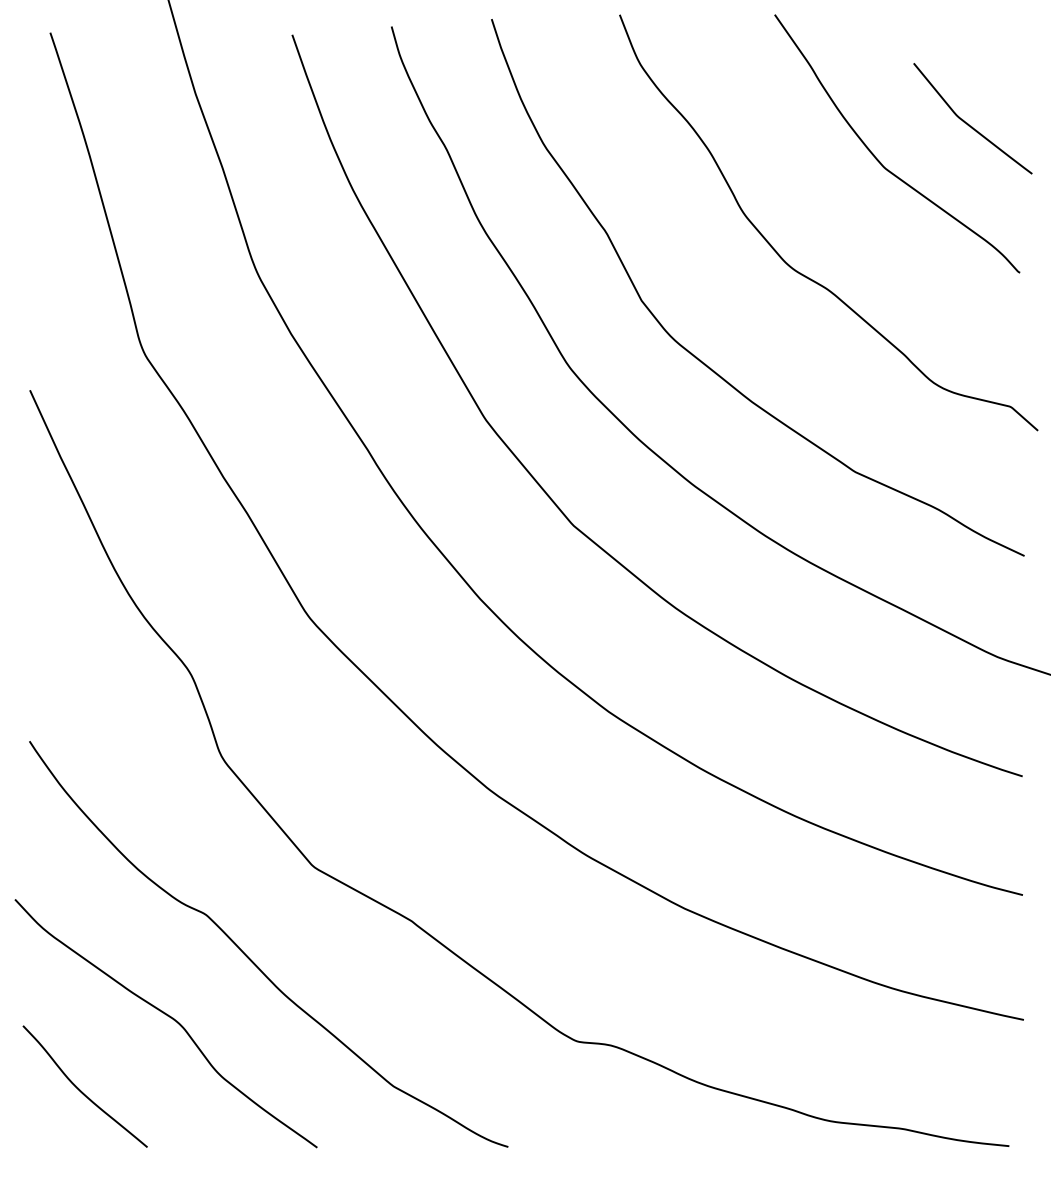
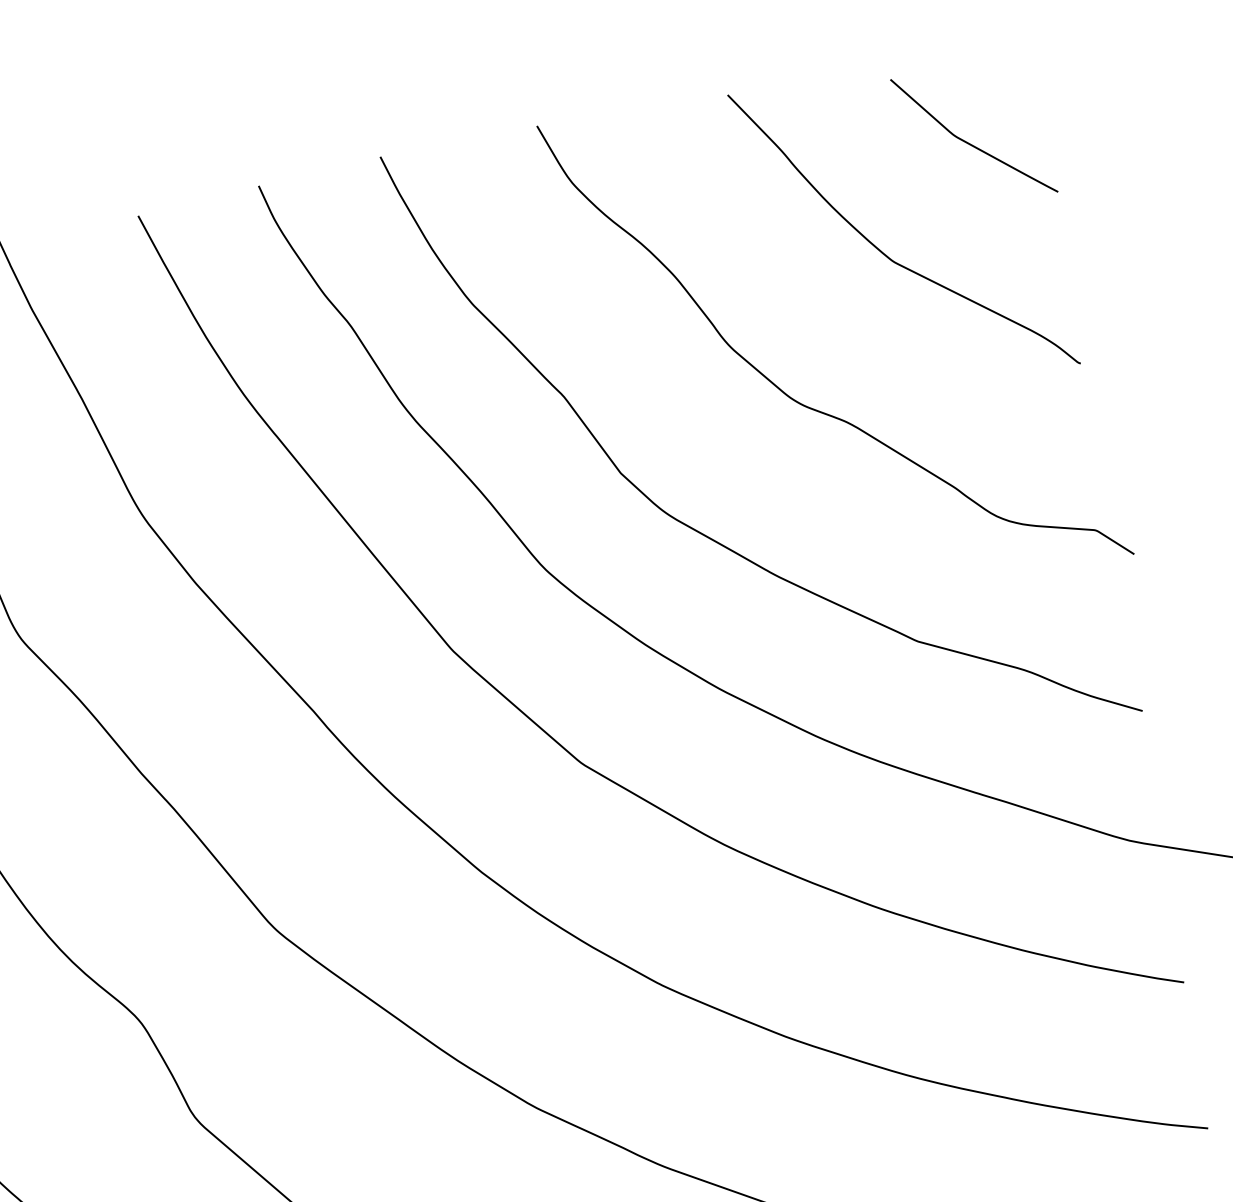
curve: (967, 122) -> (968, 141), moved

